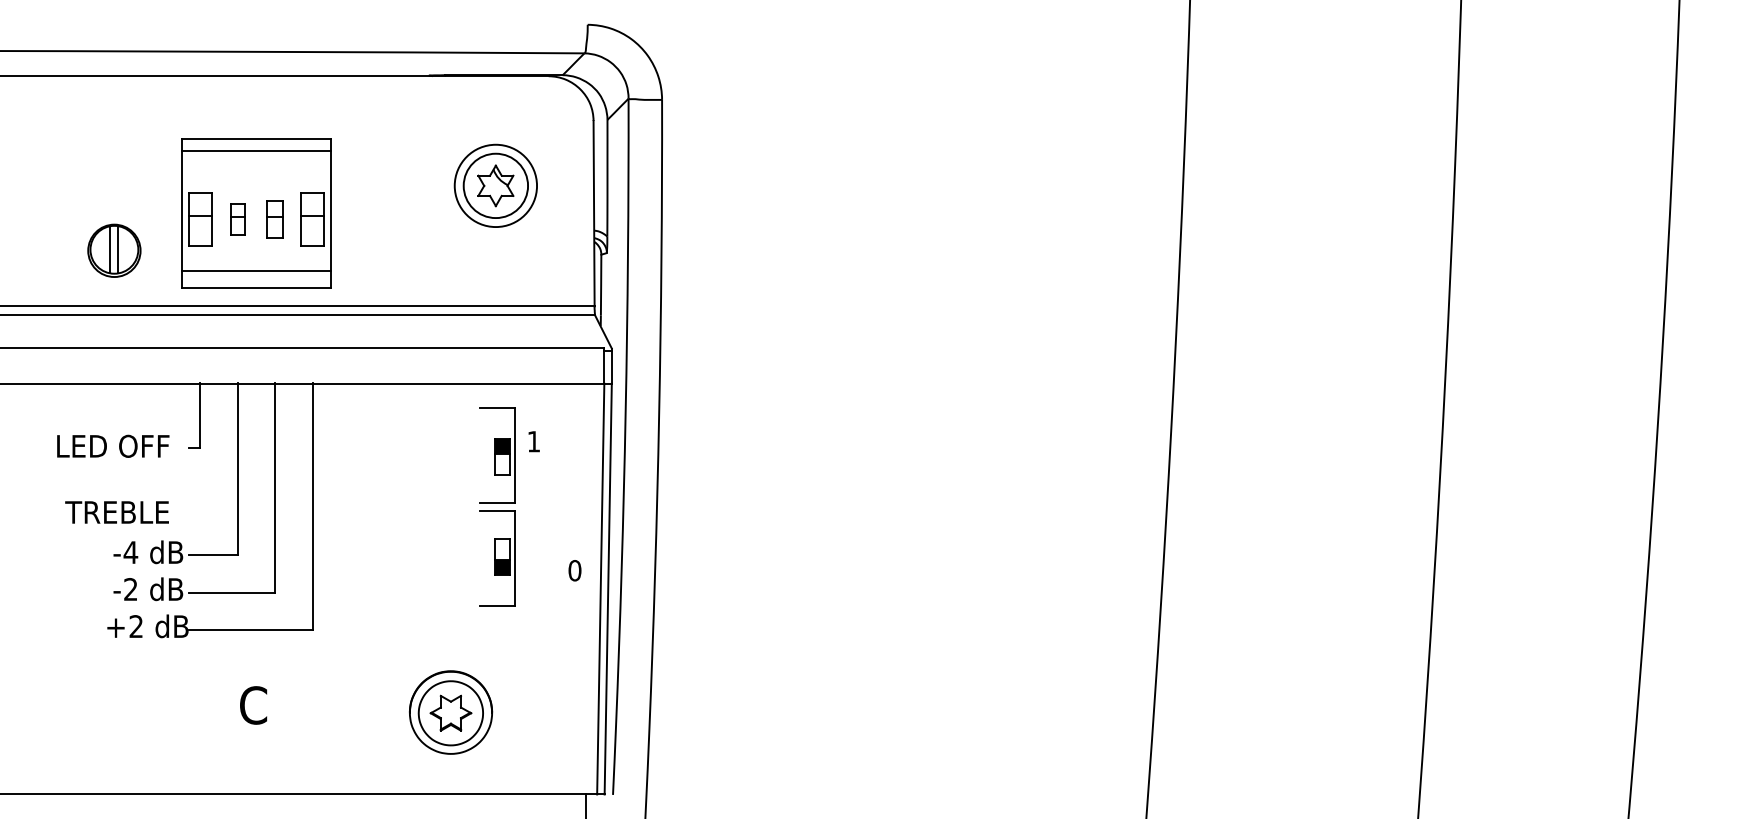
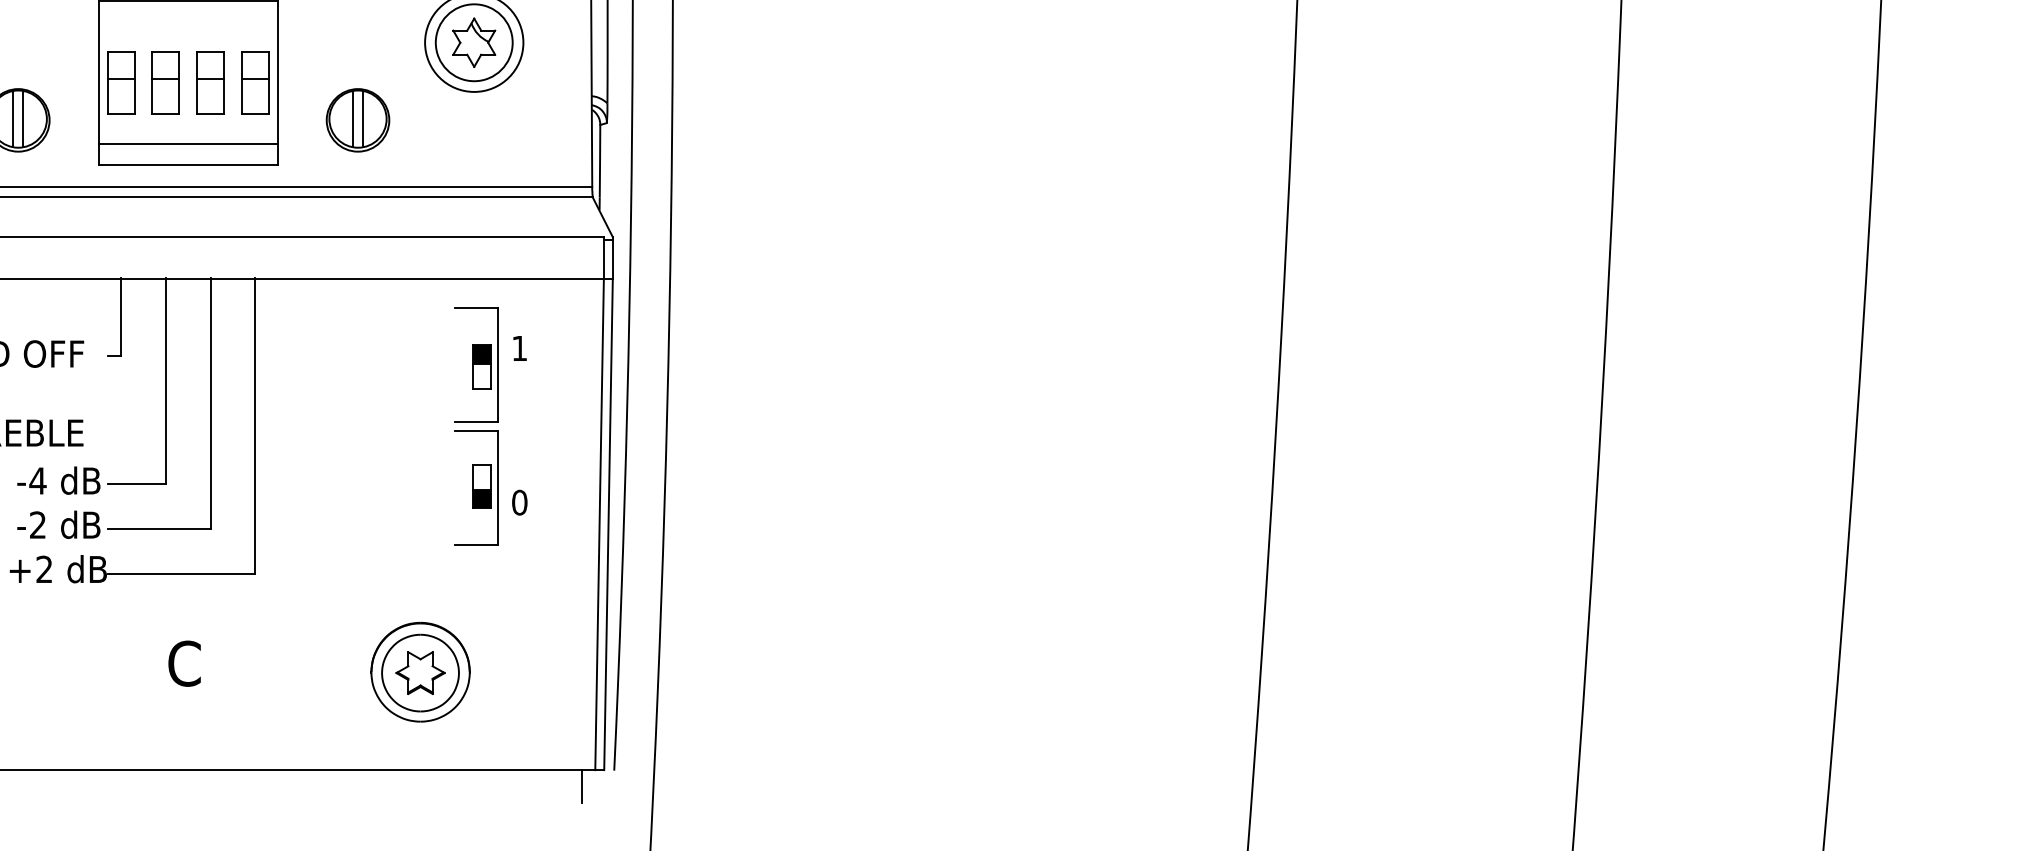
part: (237, 219) -> (165, 82), size x1.67
part: (274, 219) -> (209, 82), size x1.43
part: (398, 250) -> (357, 119), added
text: (574, 570) -> (519, 502), moved

